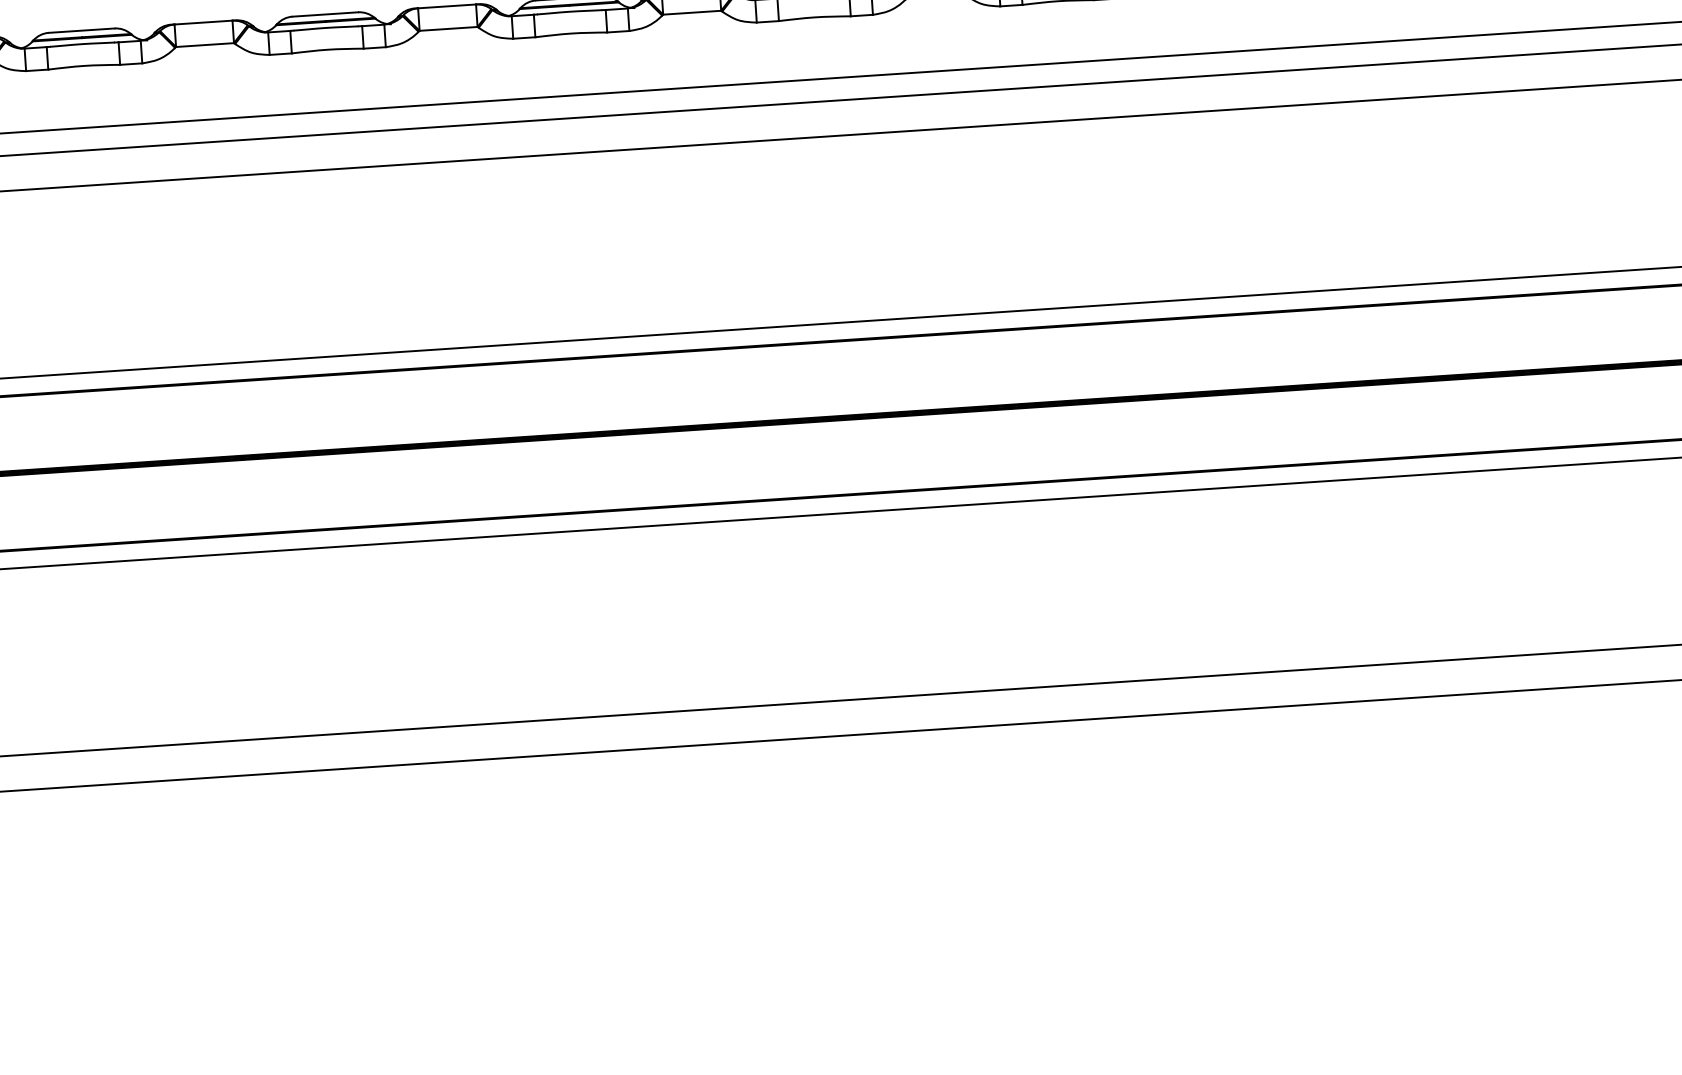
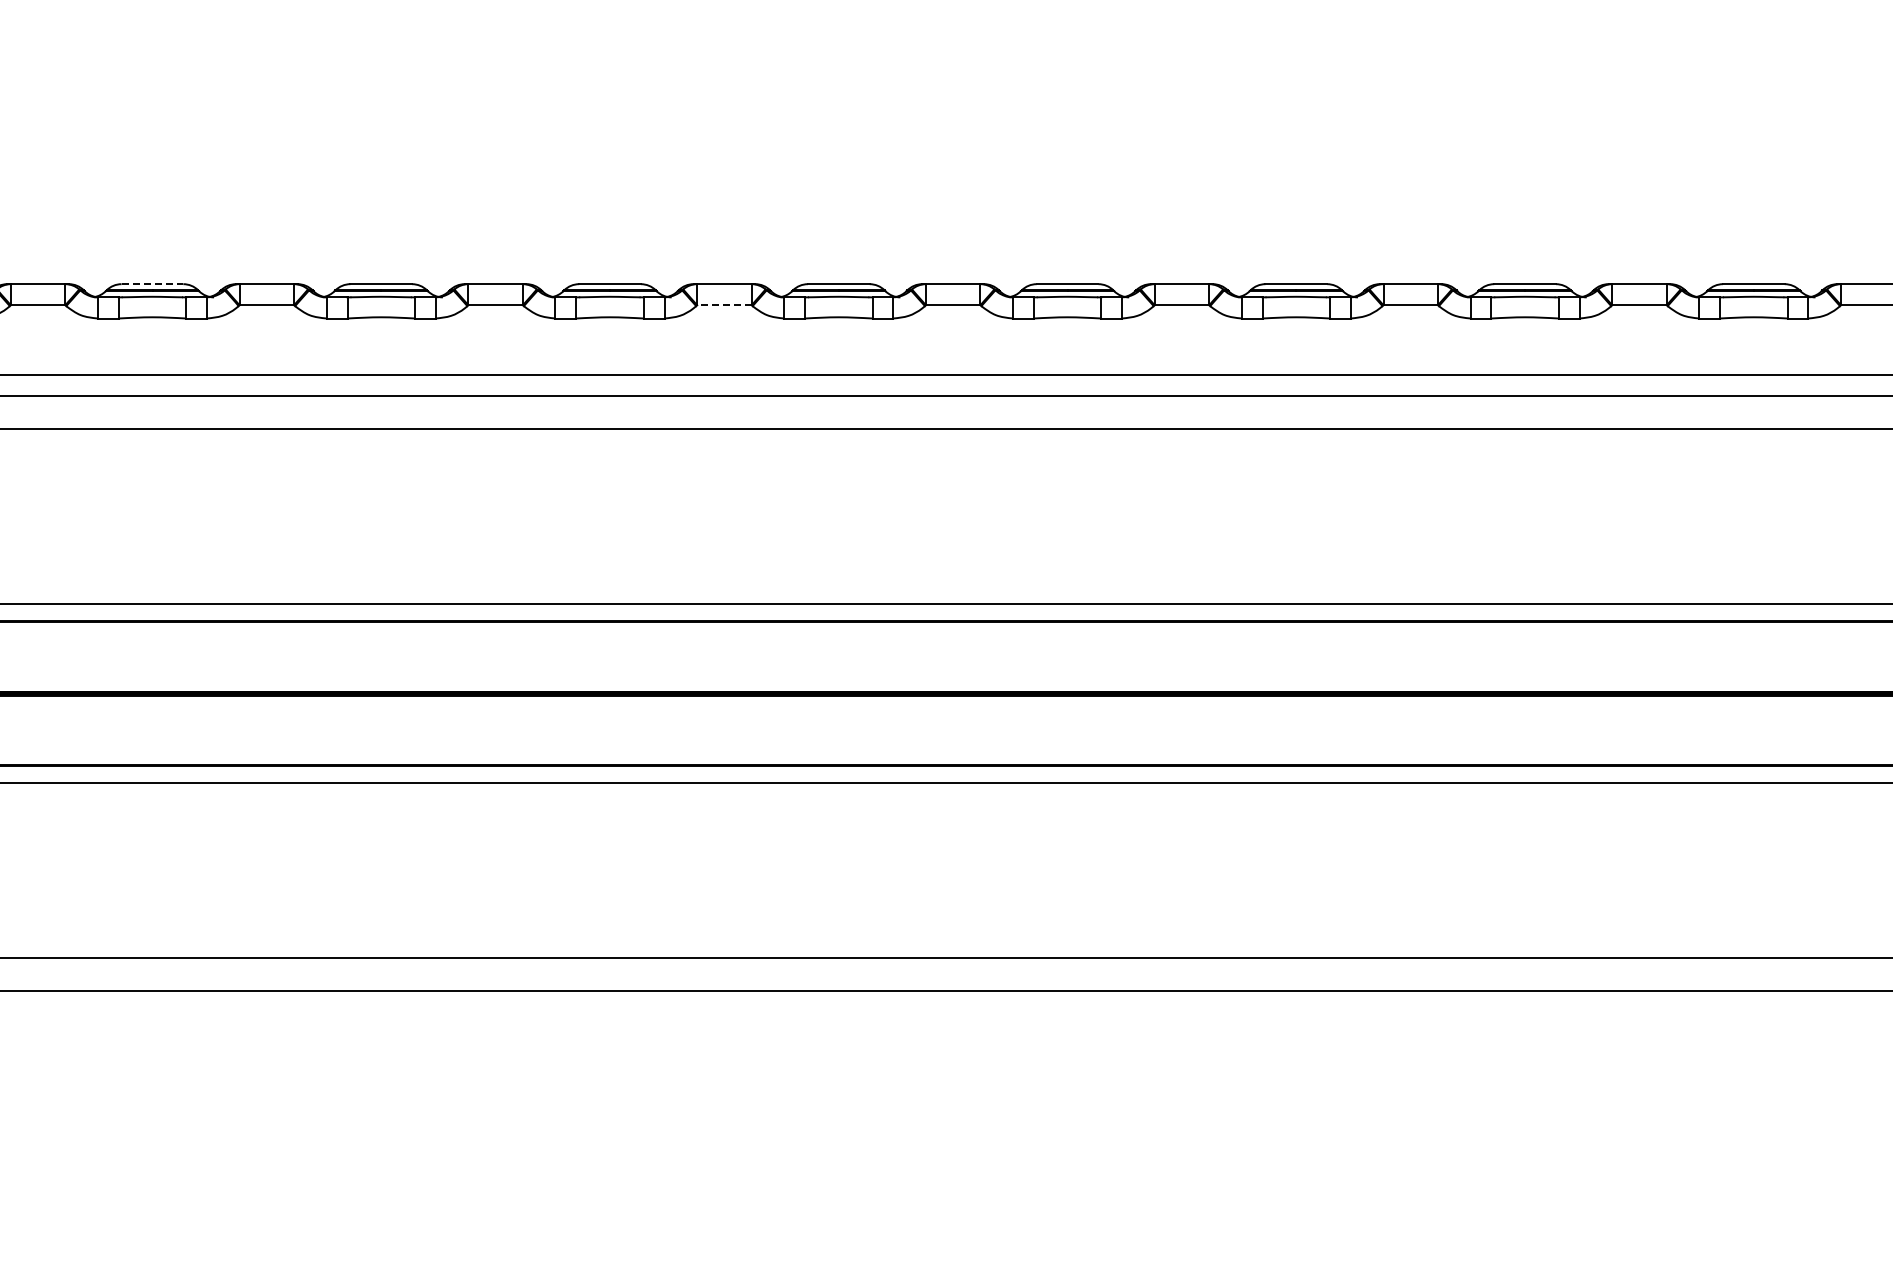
line: (691, 12) -> (723, 305), solid -> dashed
line: (81, 31) -> (152, 284), solid -> dashed

